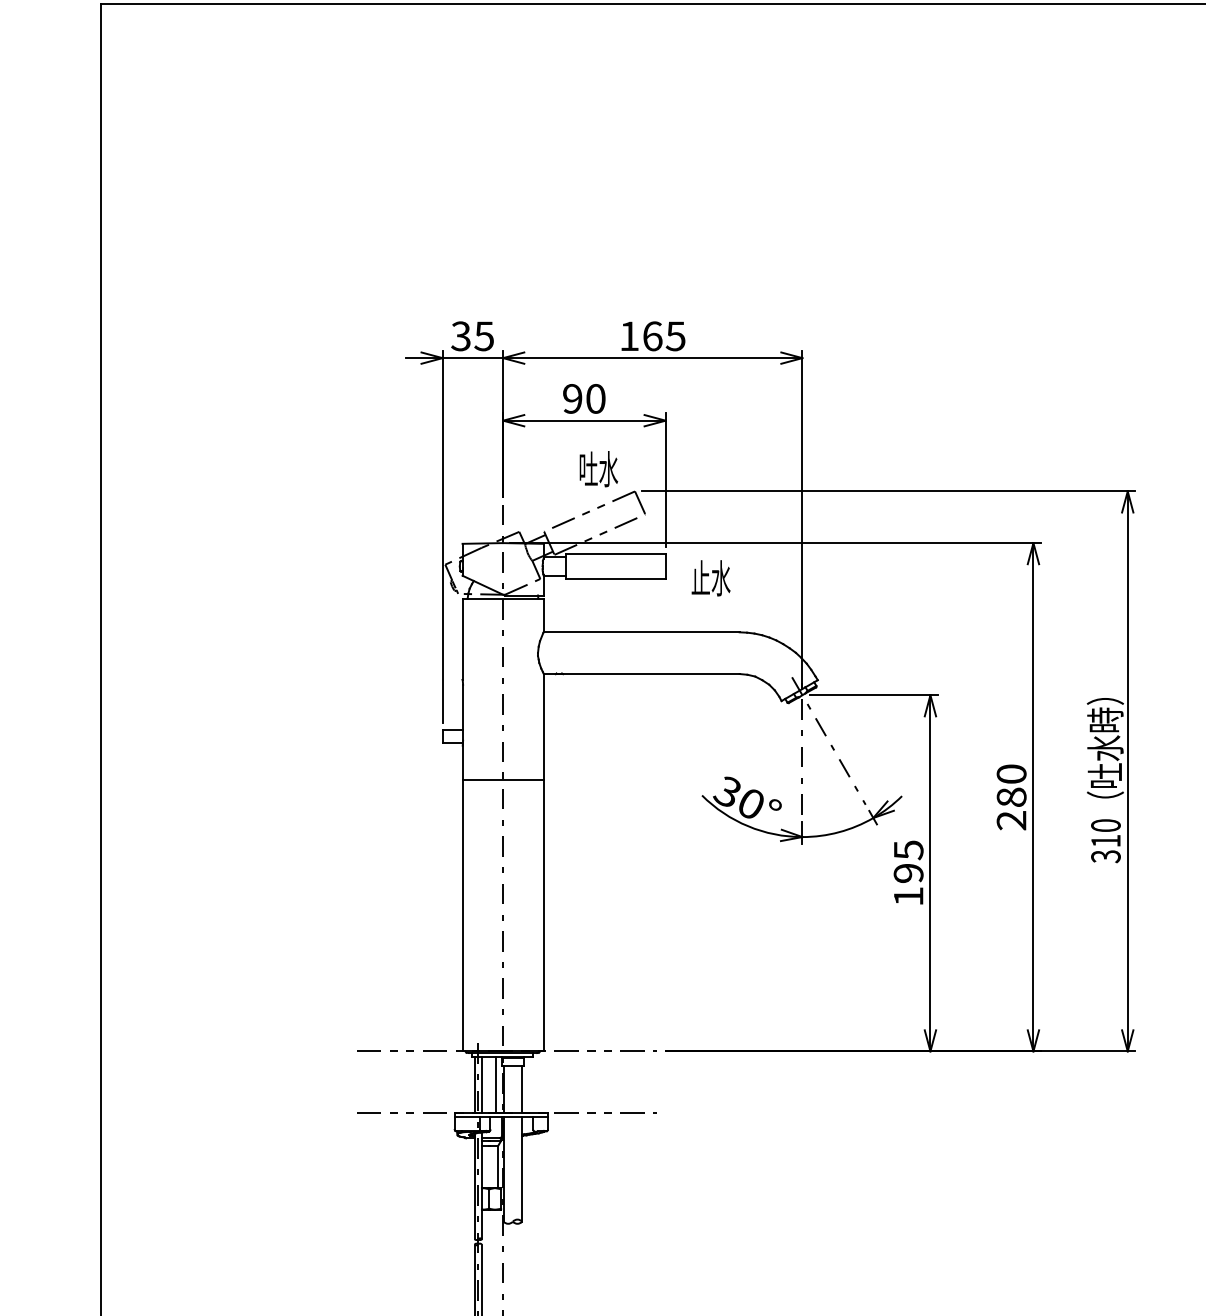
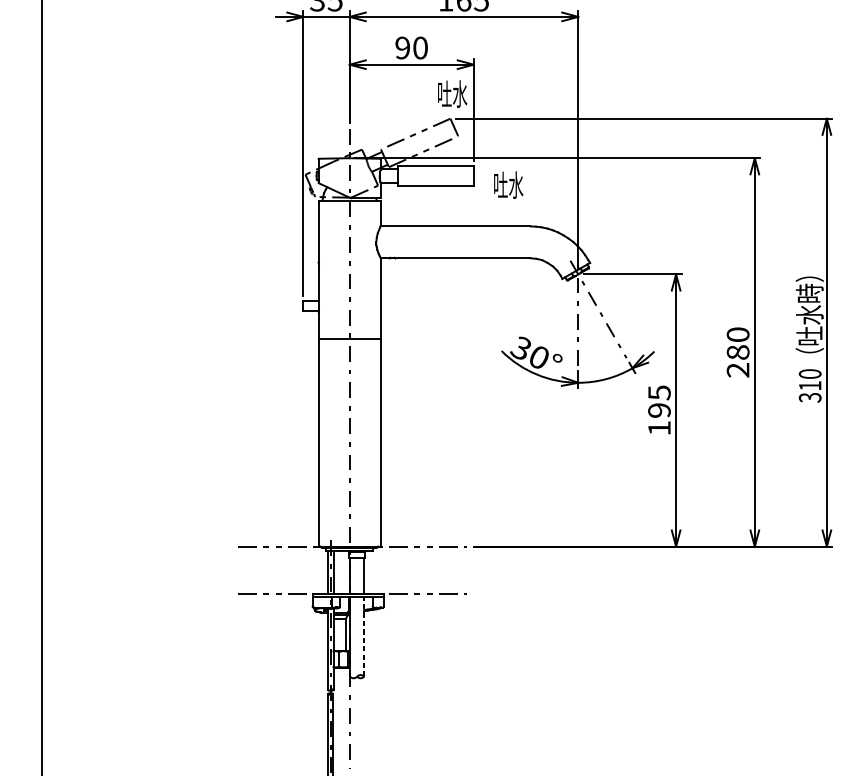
text: (598, 469) -> (452, 94), moved
text: (700, 577) -> (500, 184), 止水 -> 吐水
line: (496, 1084) -> (344, 571), removed
line: (522, 1168) -> (364, 636), solid -> dashed

